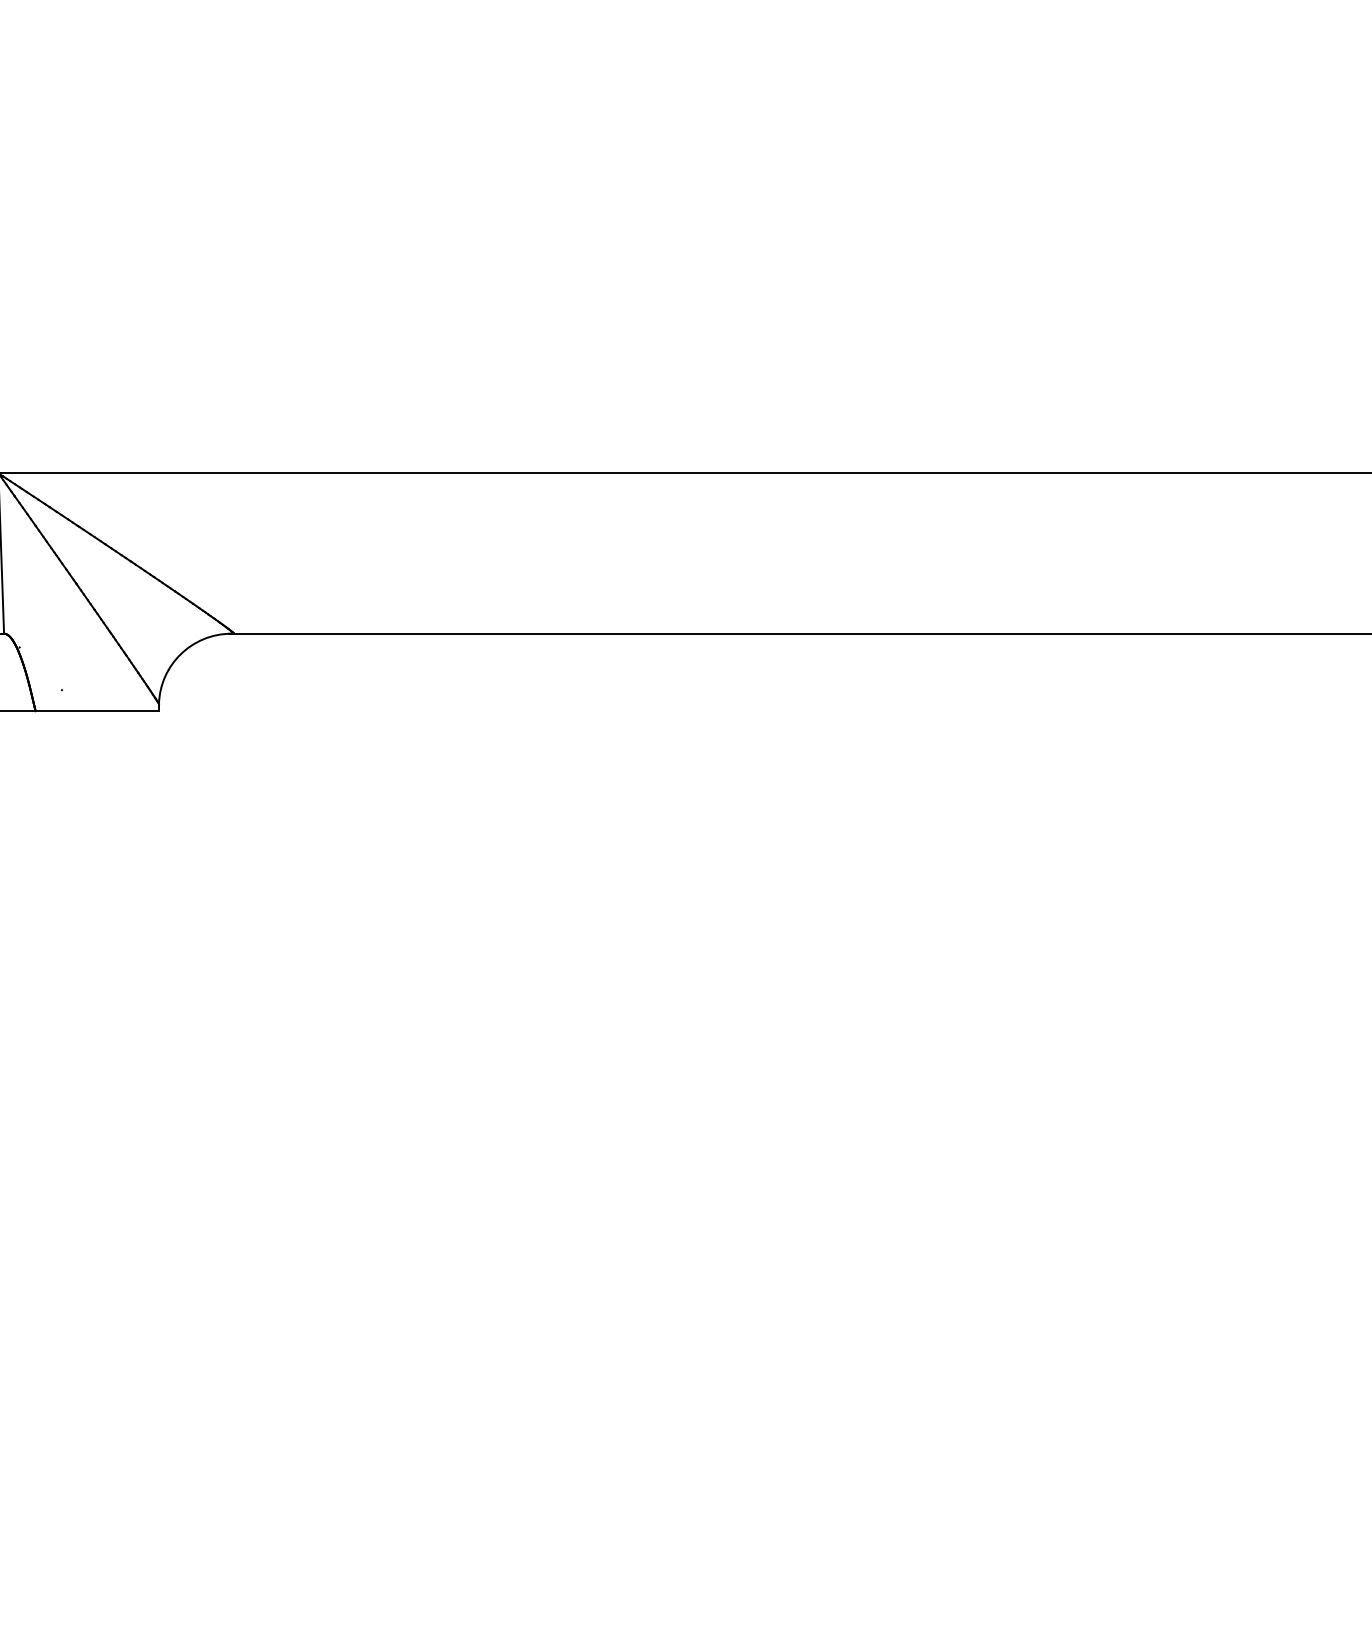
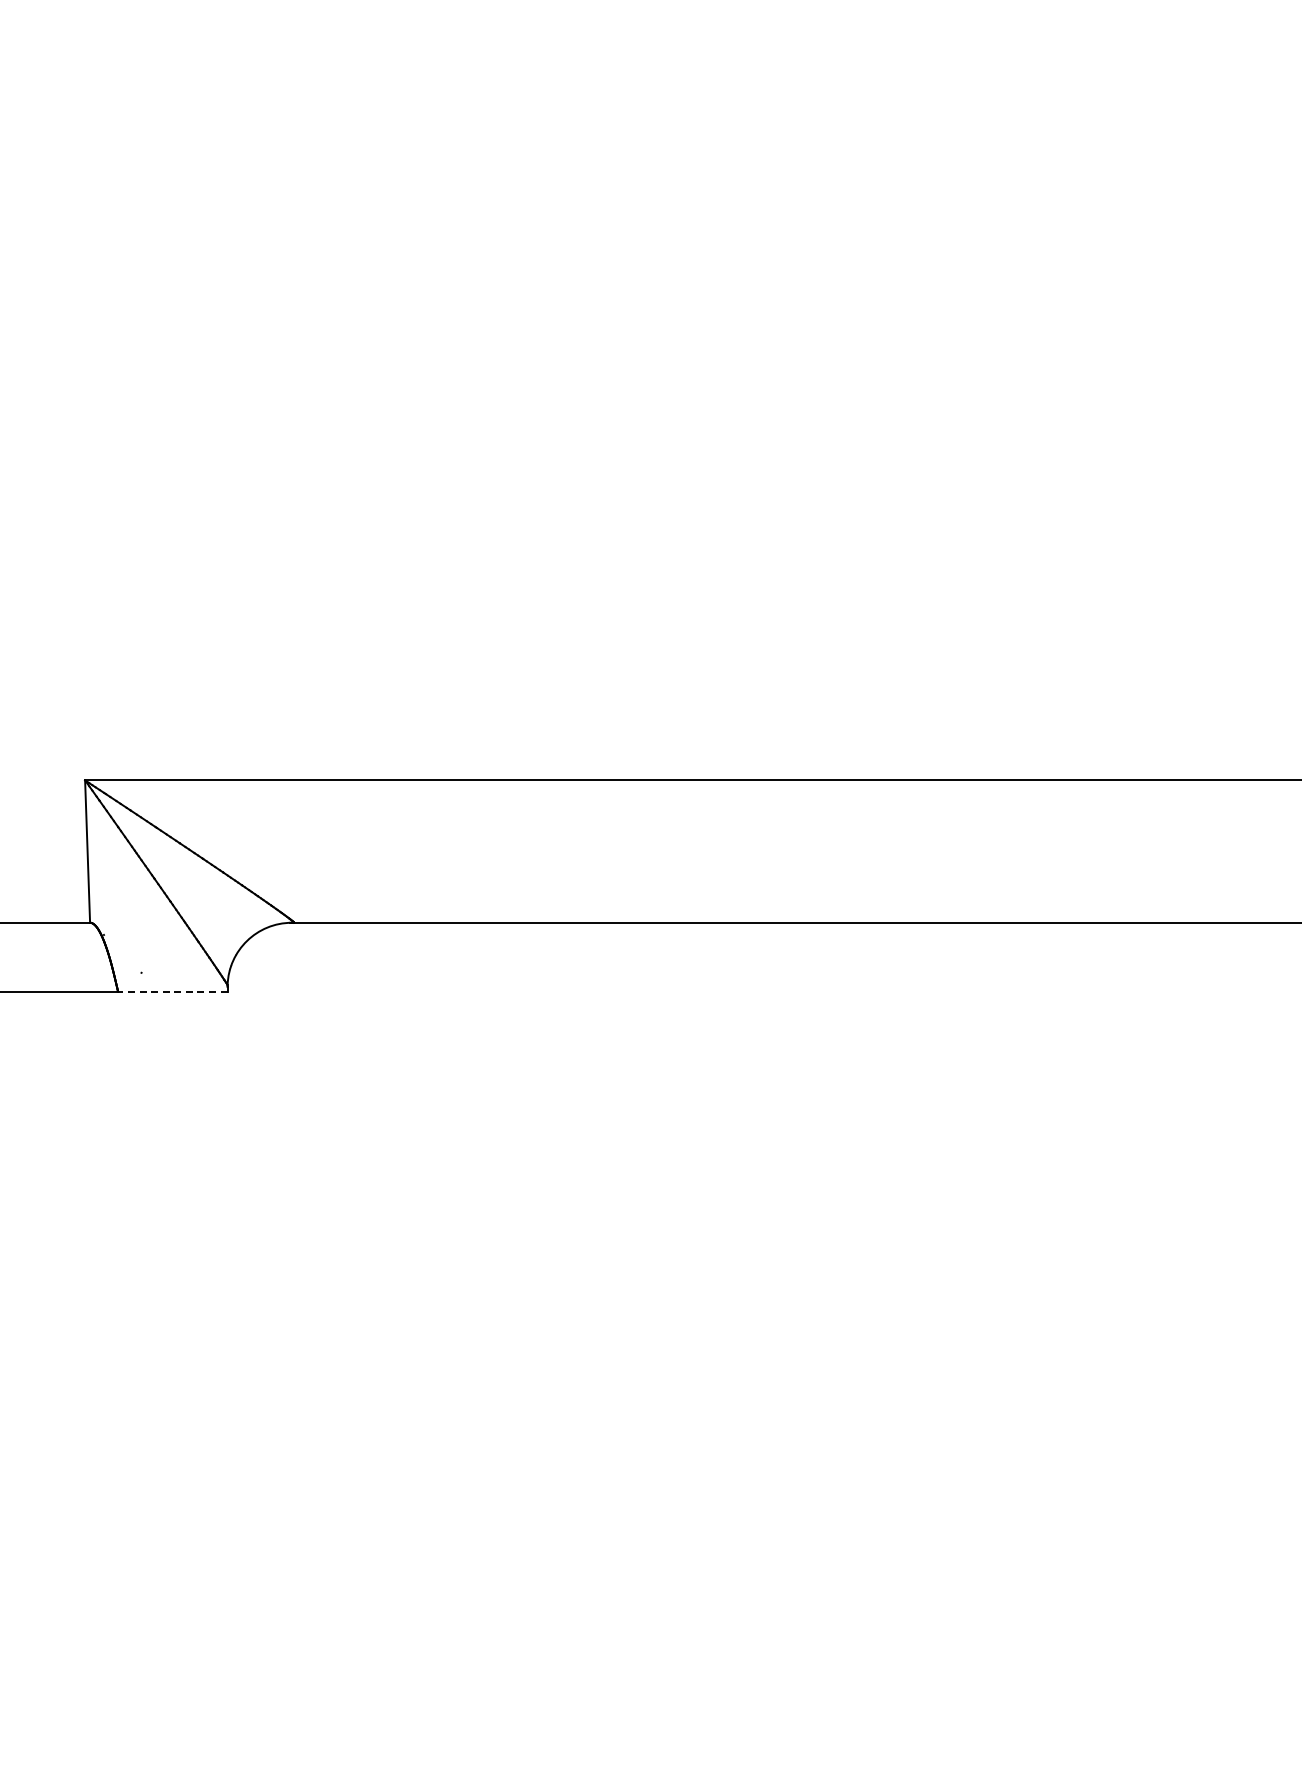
line: (96, 711) -> (172, 991), solid -> dashed

